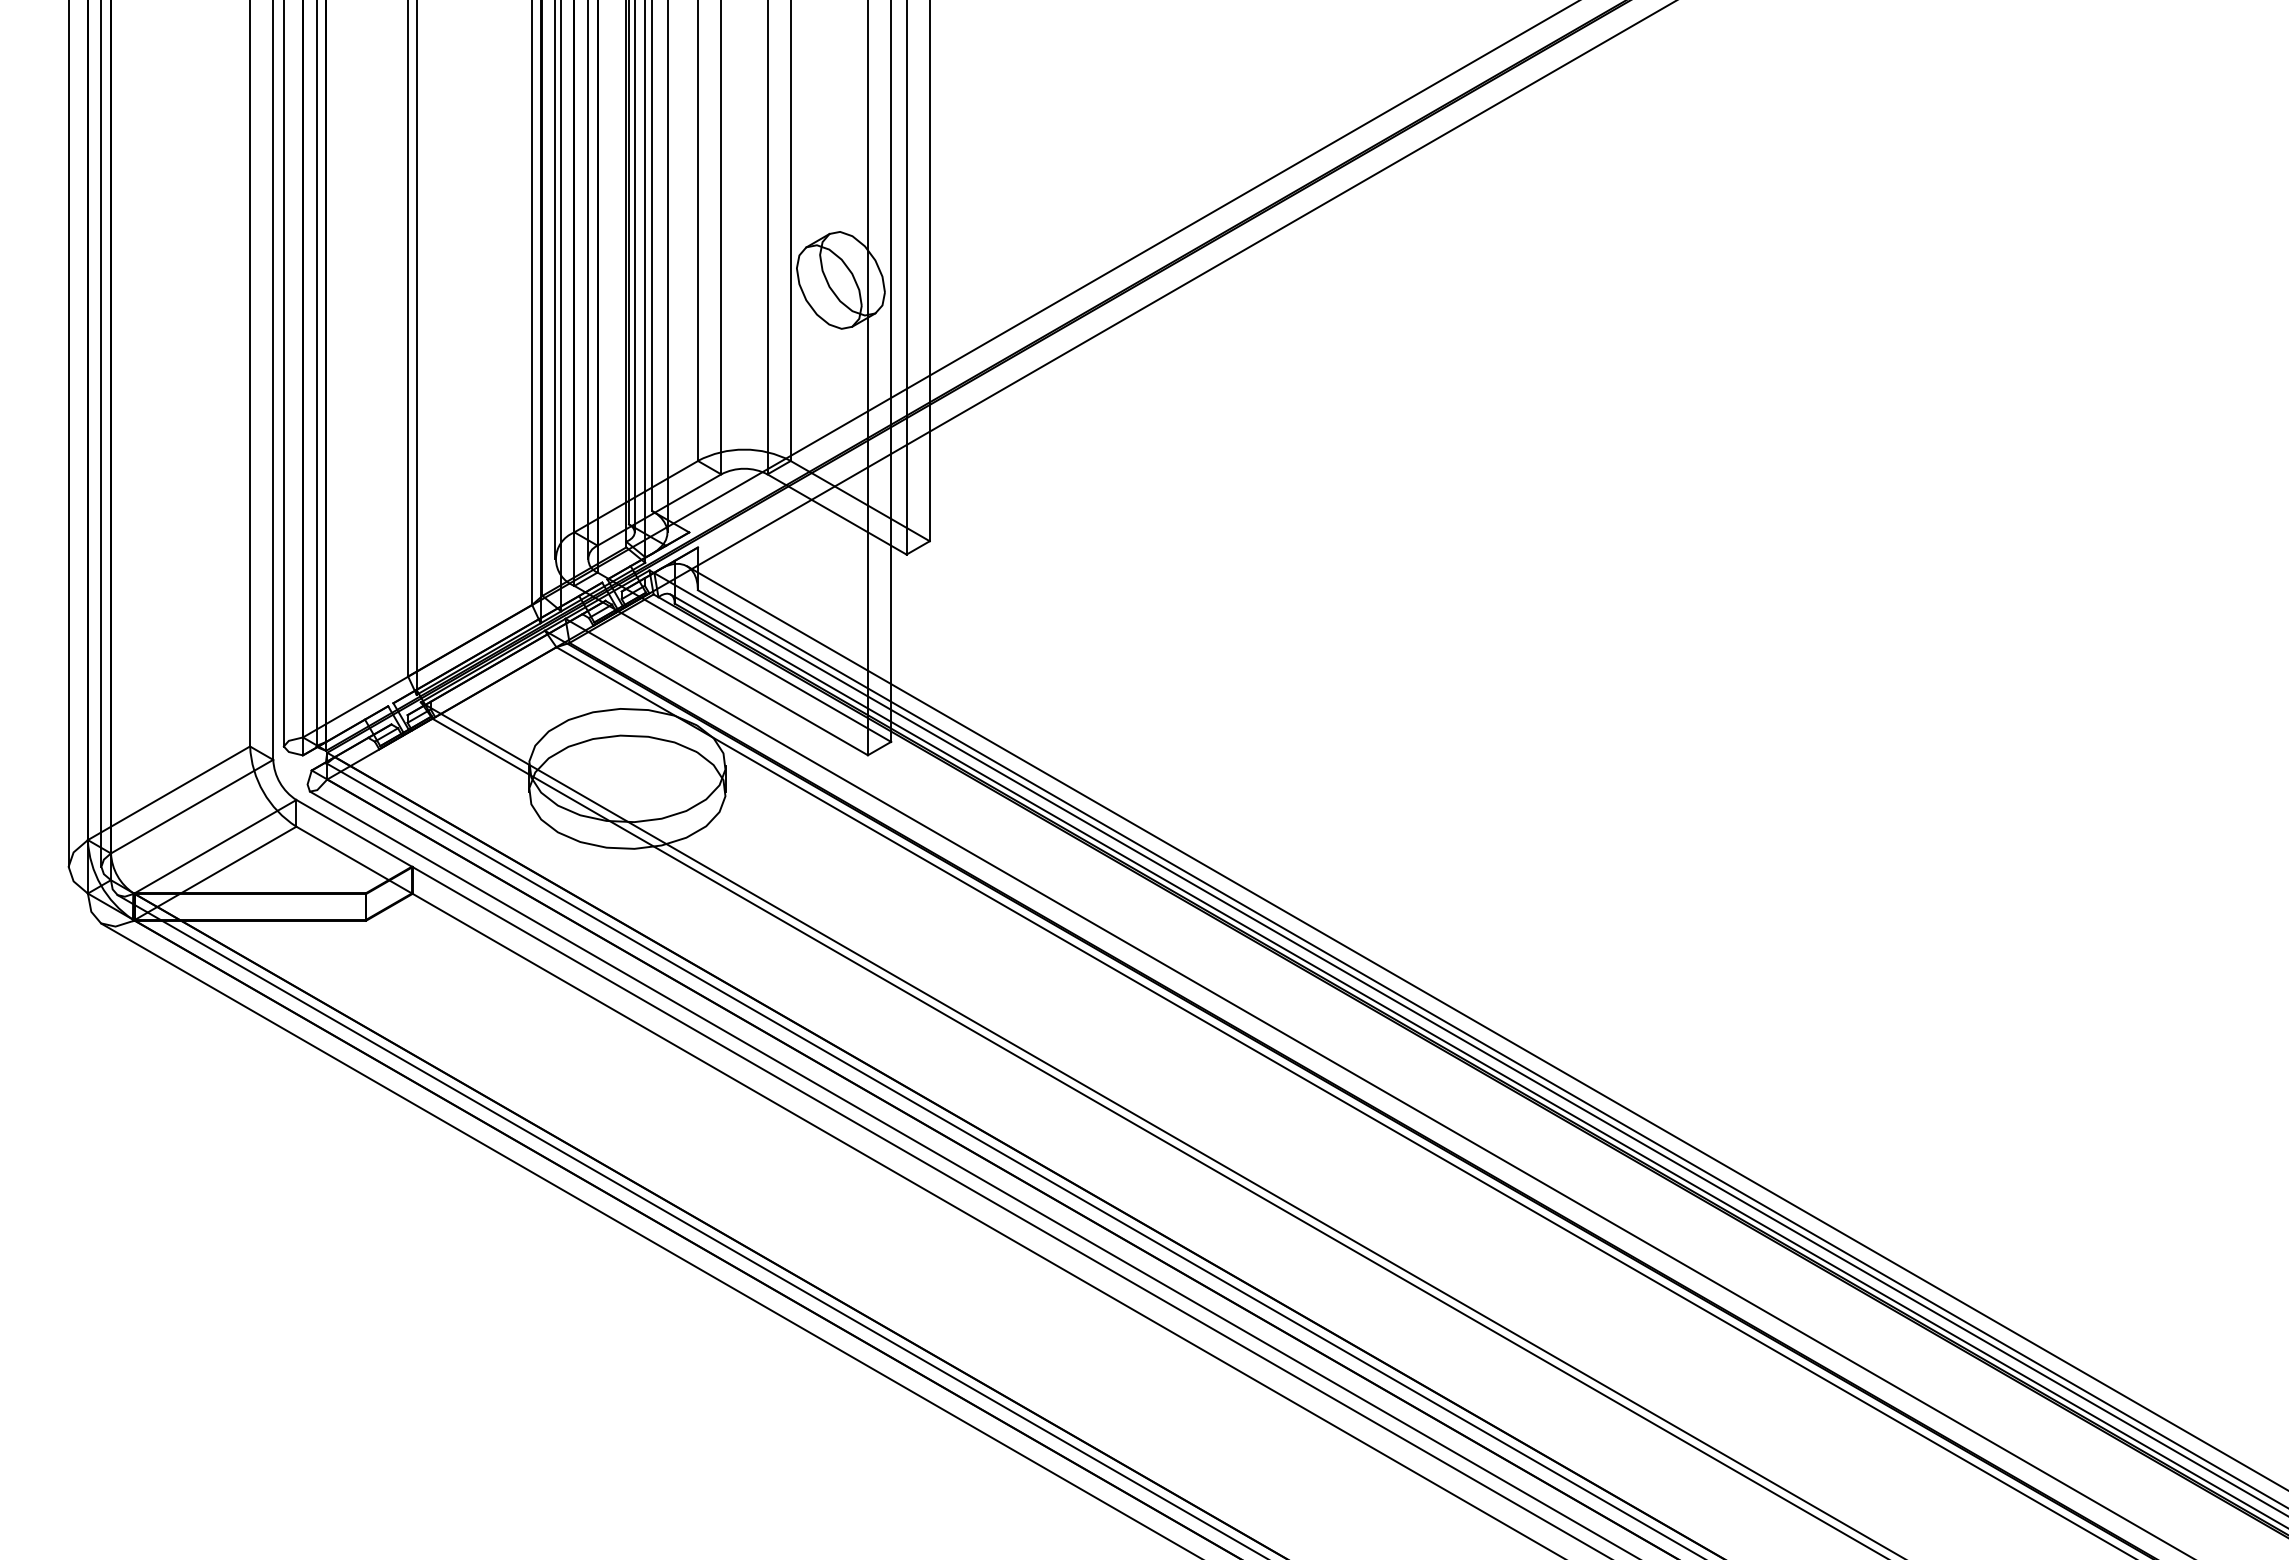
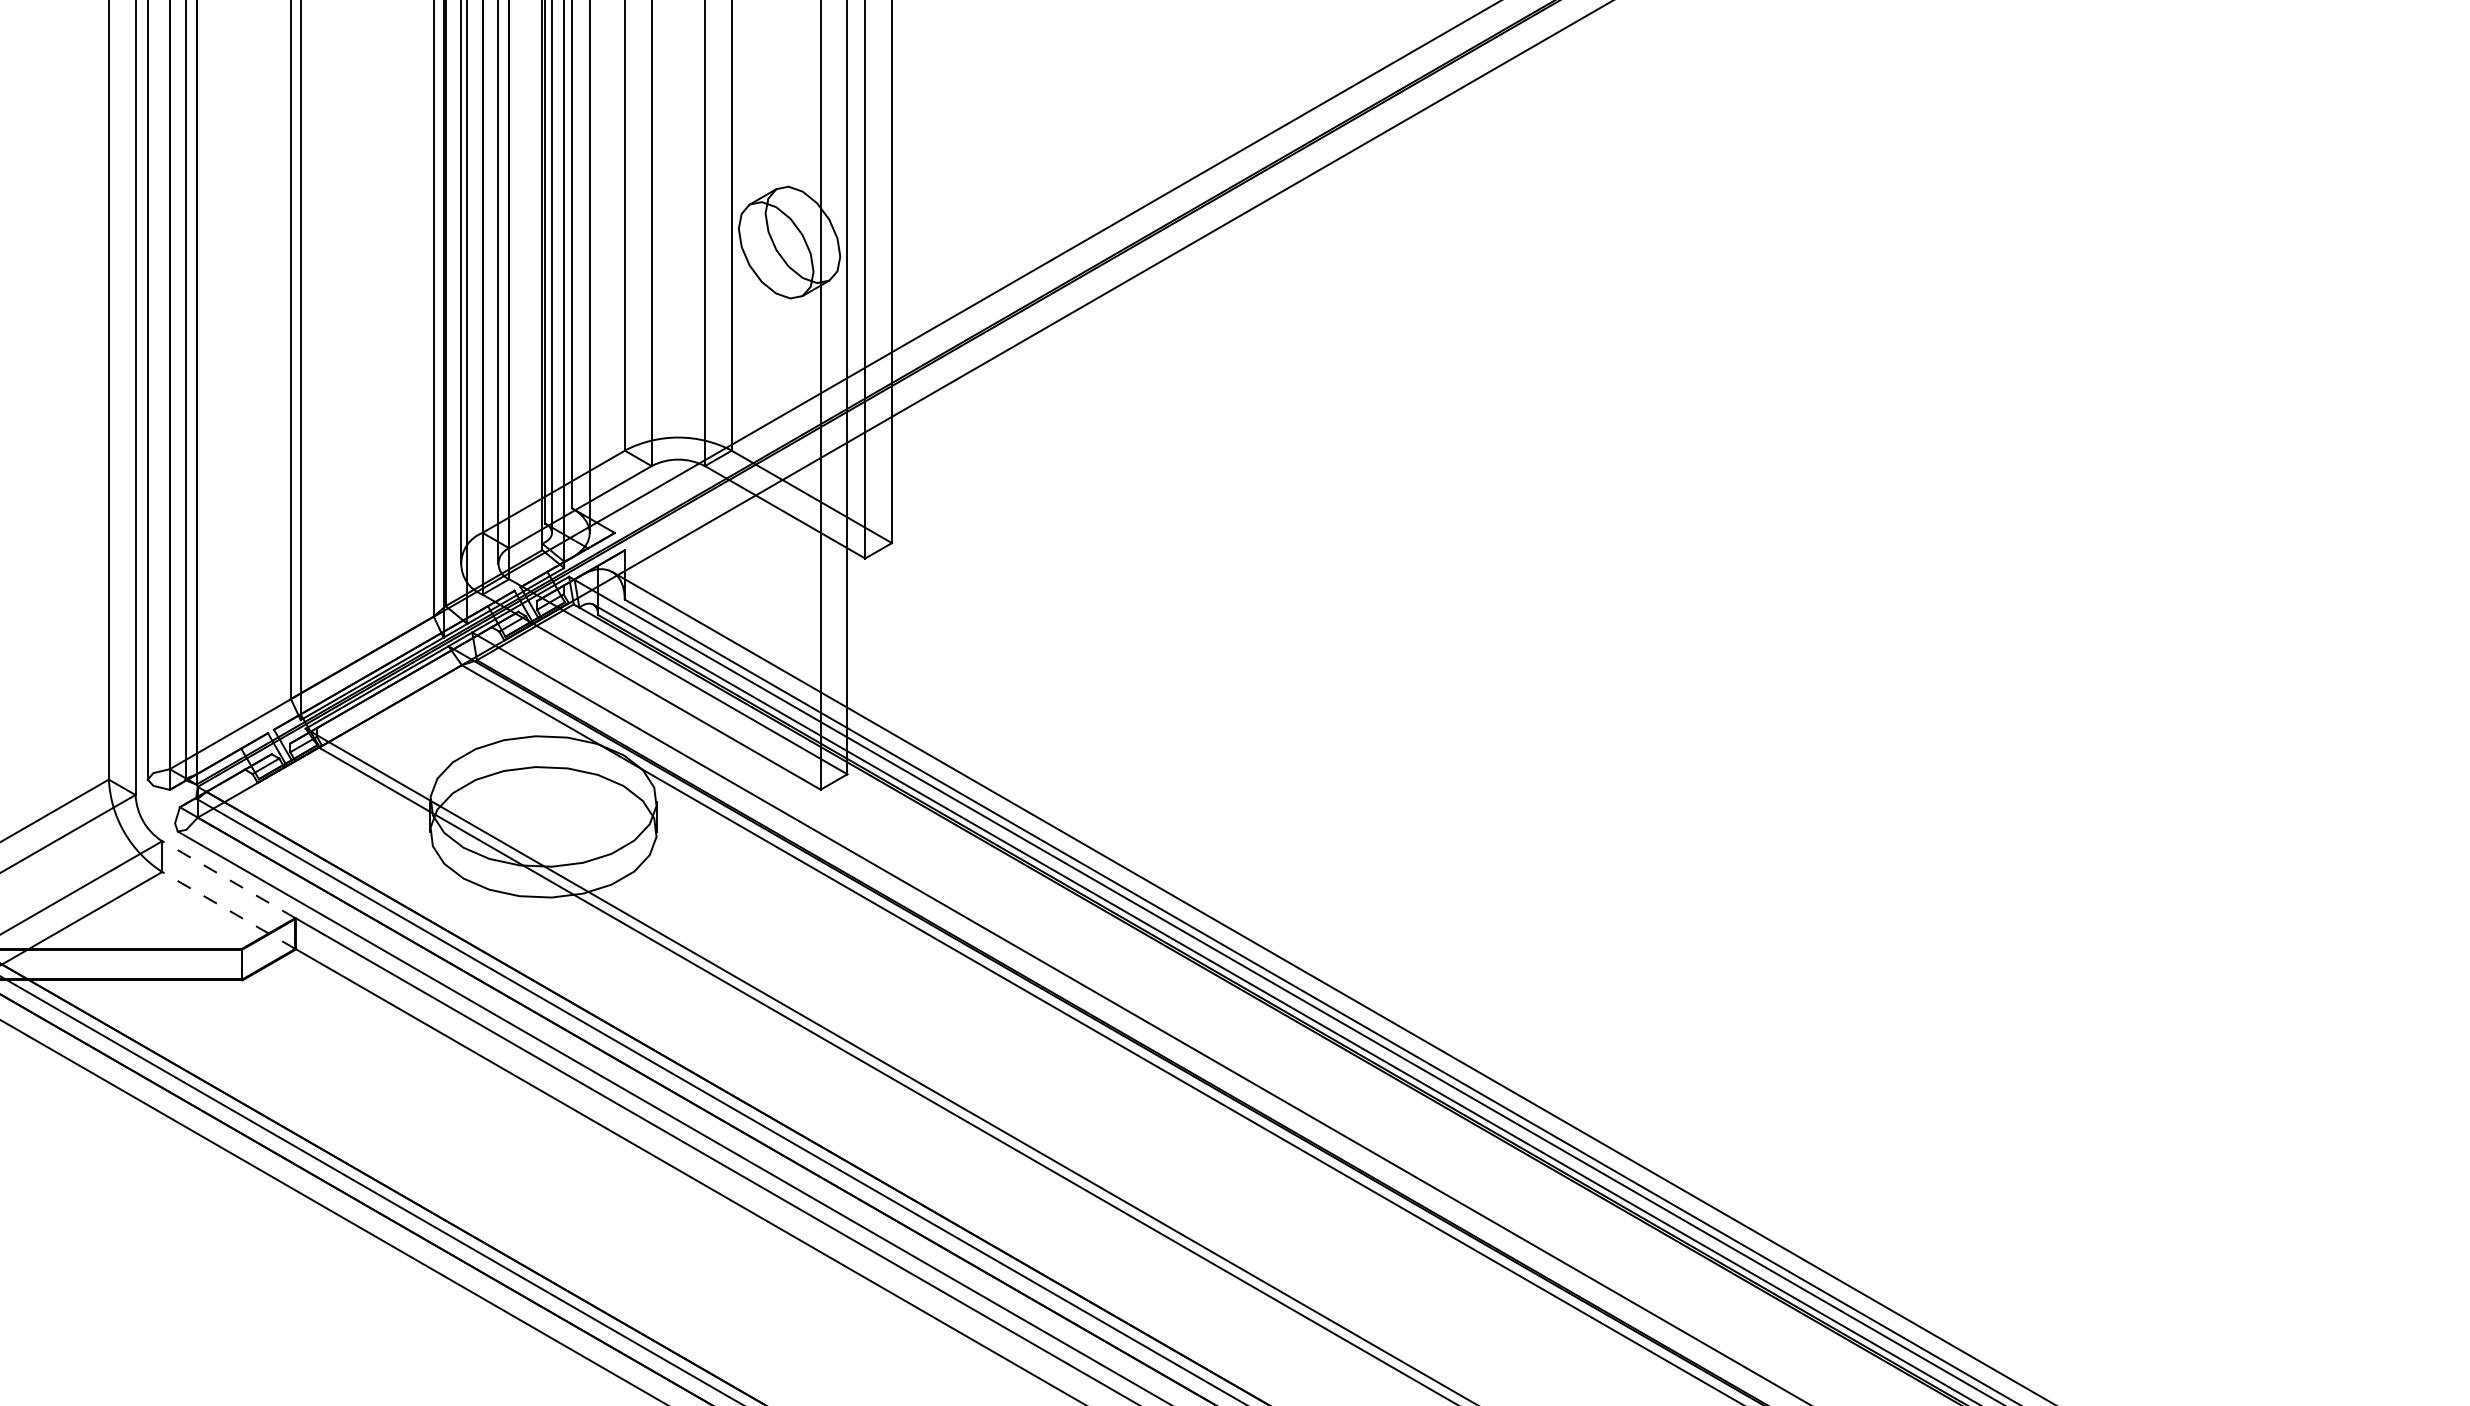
line: (354, 833) -> (229, 879), solid -> dashed
line: (354, 860) -> (229, 910), solid -> dashed

